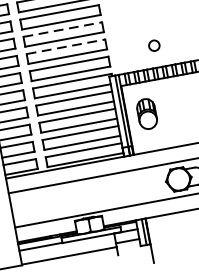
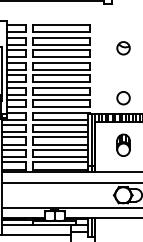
line: (63, 30) -> (61, 75), dashed -> solid
circle: (154, 45) -> (123, 98), size x1.67
line: (66, 46) -> (61, 87), dashed -> solid
part: (146, 112) -> (123, 144), moved

